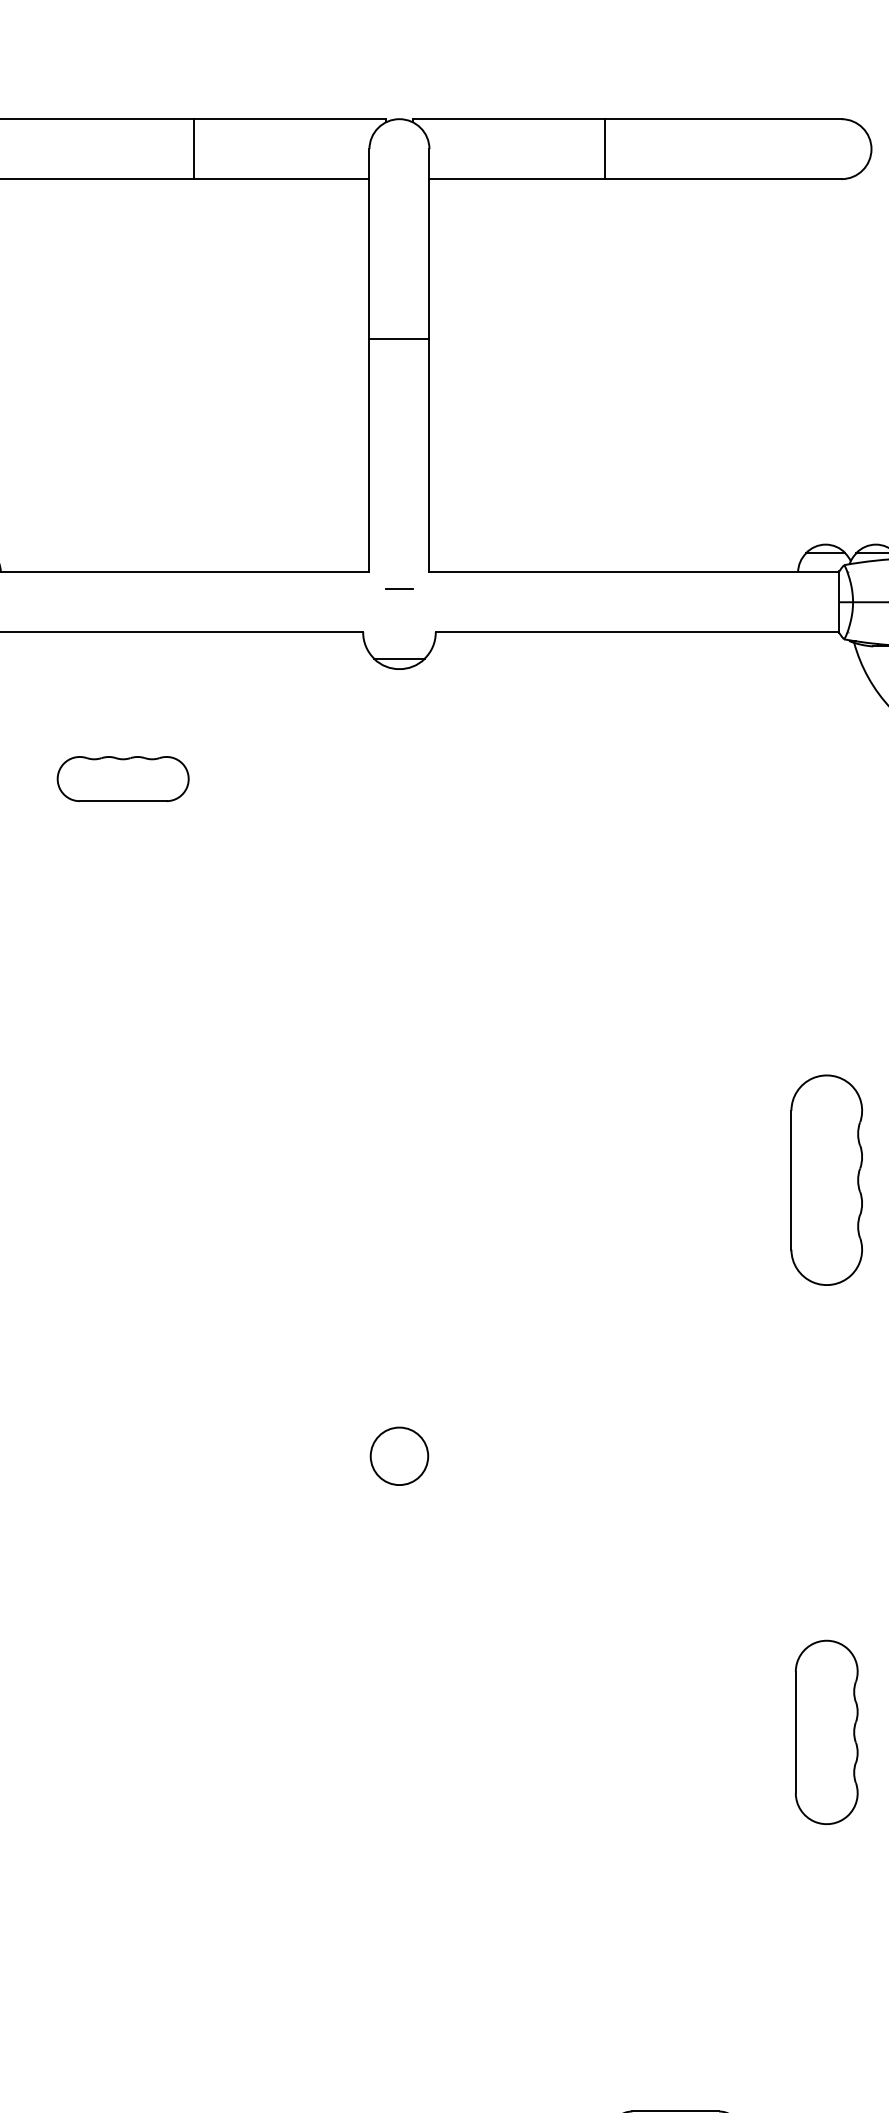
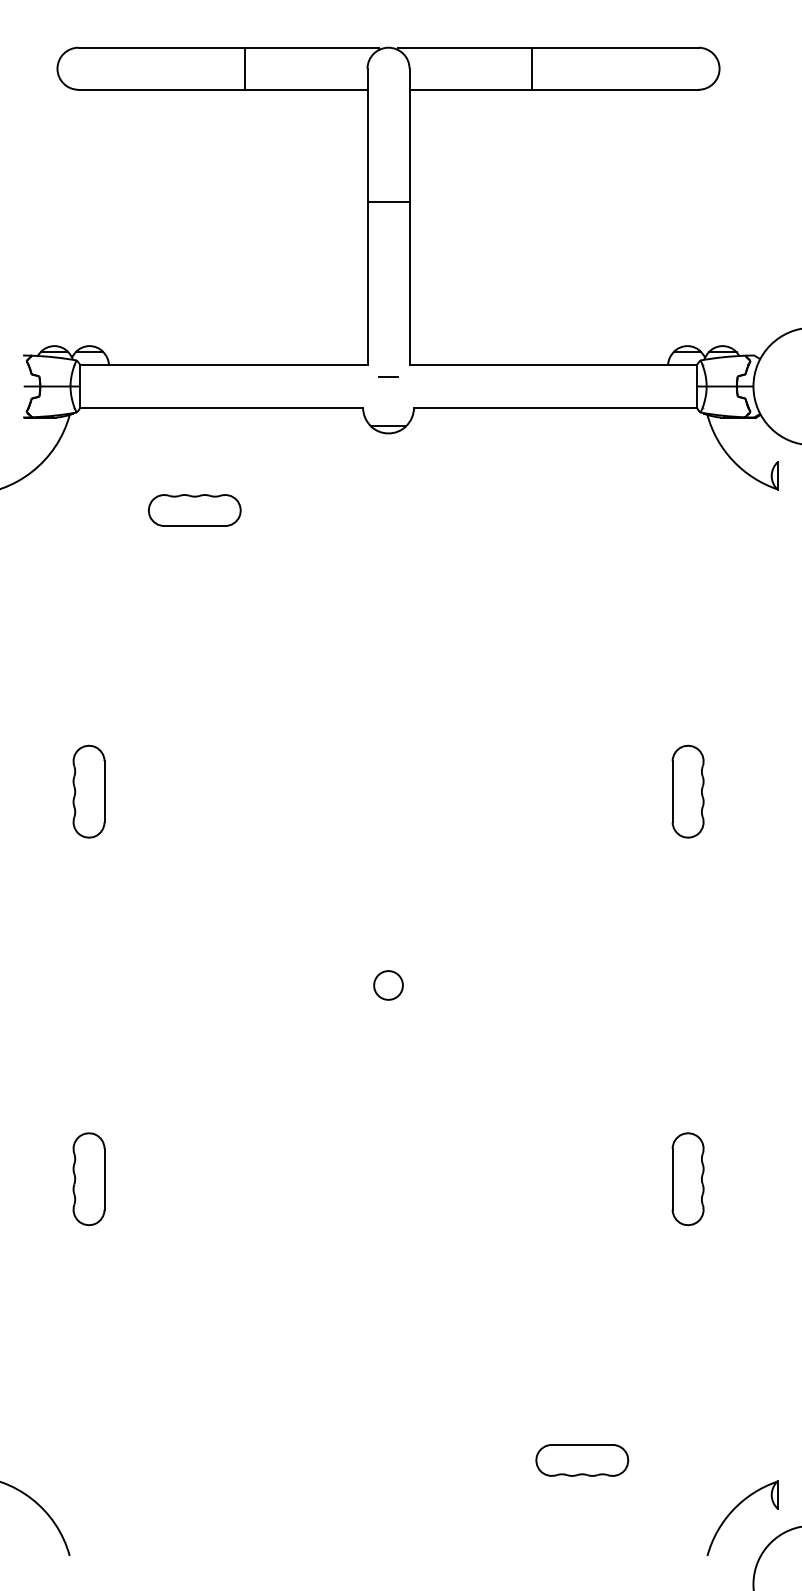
part: (825, 1179) -> (687, 791), size x0.62
circle: (399, 1456) -> (388, 985), size x0.71
part: (825, 1732) -> (687, 1179), size x0.71

